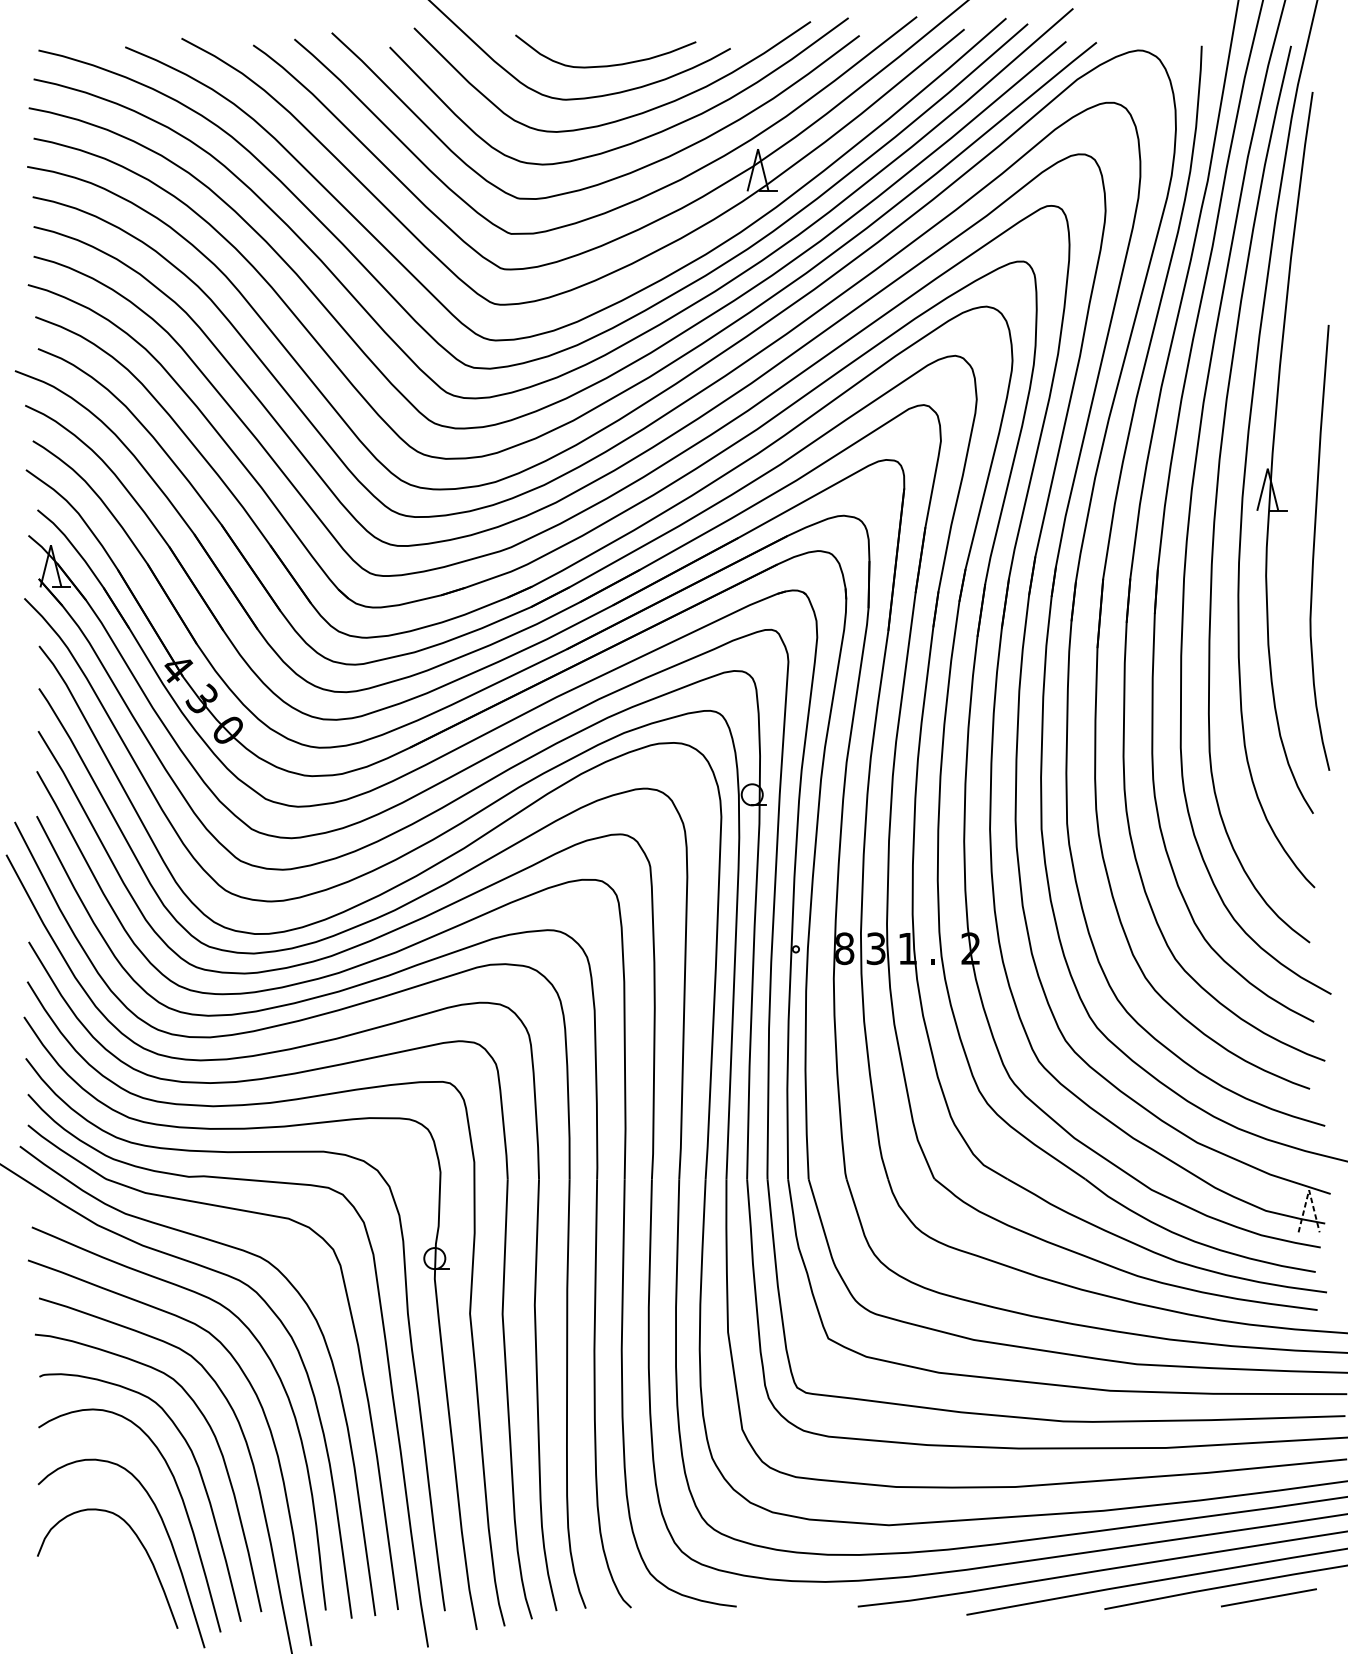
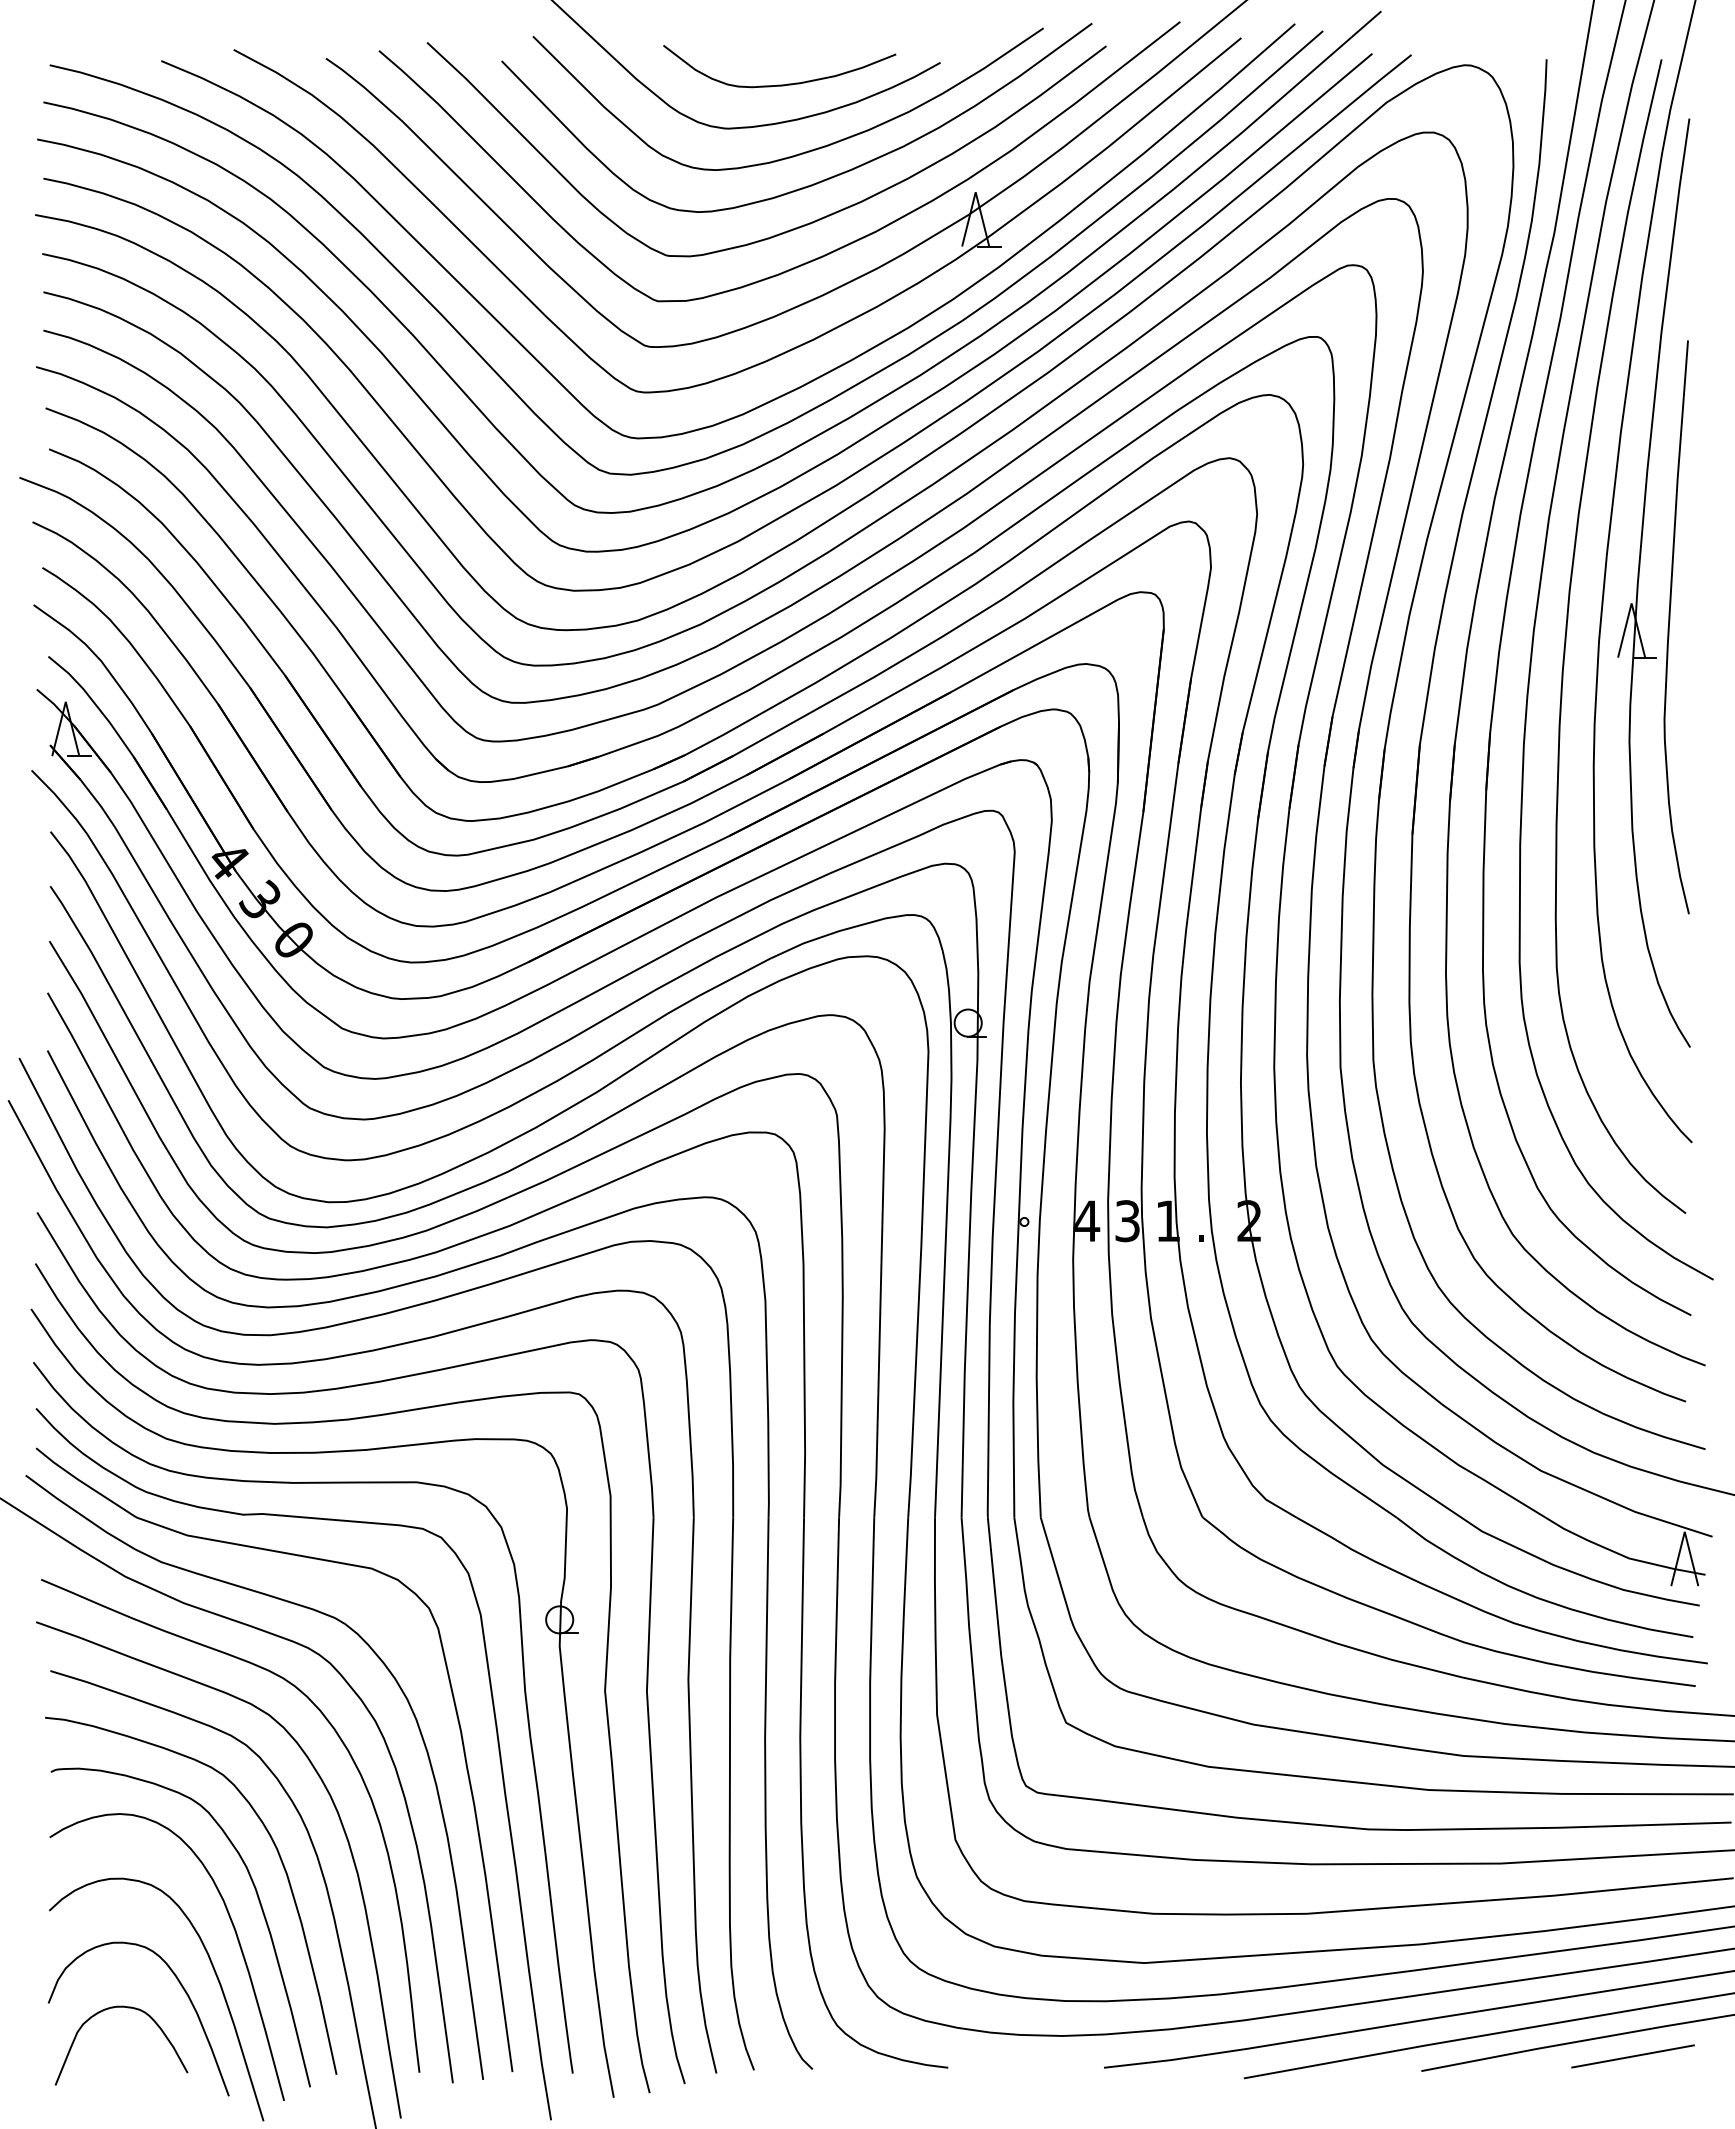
curve: (1314, 548) -> (1669, 627), moved
text: (844, 949) -> (1086, 1221), 8 -> 4
line: (1308, 1189) -> (1684, 1531), dashed -> solid
curve: (98, 1560) -> (127, 2008), added

